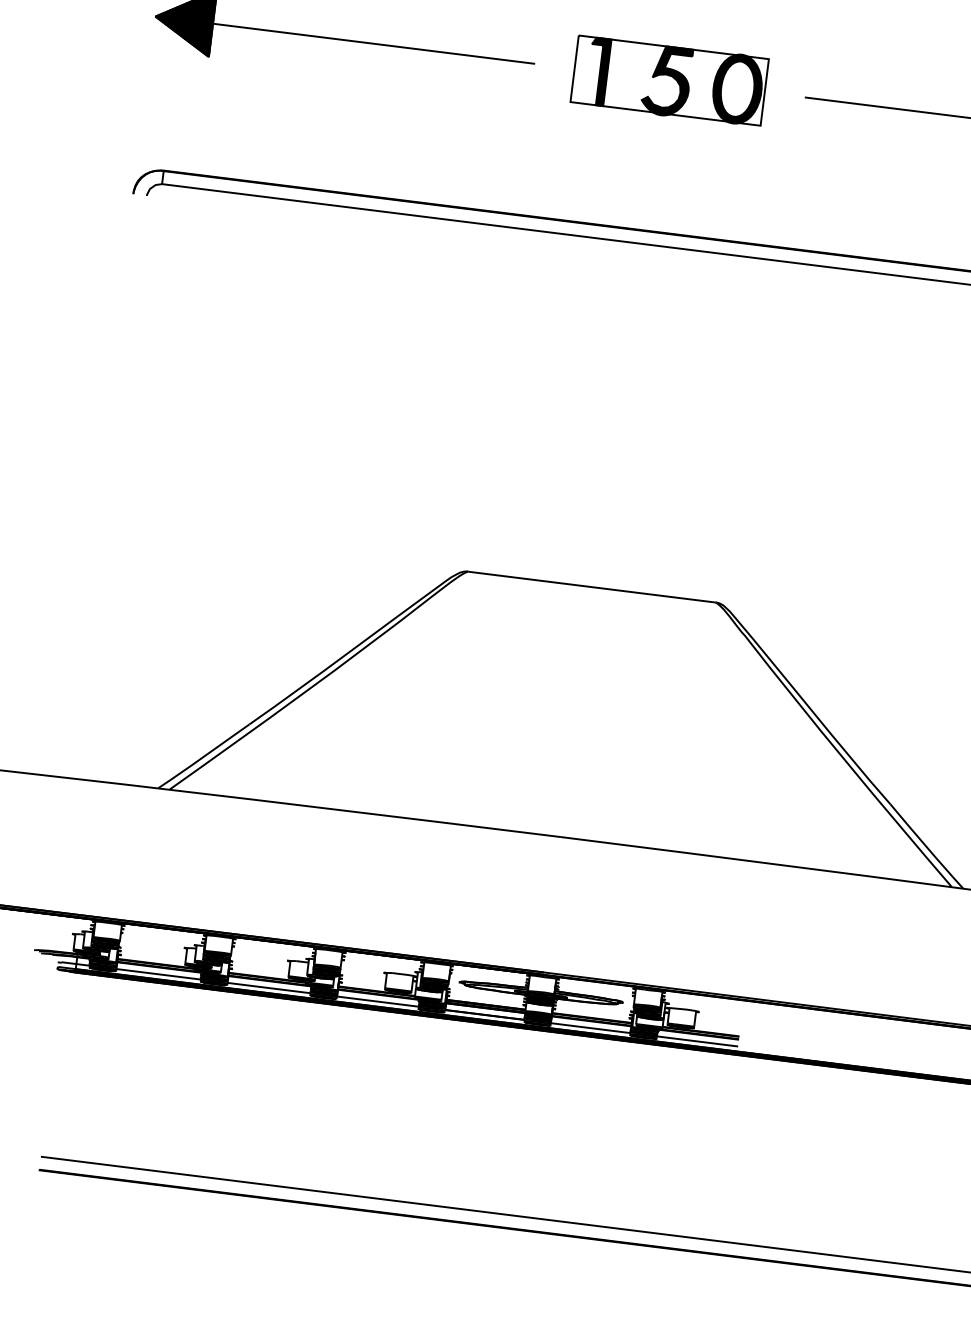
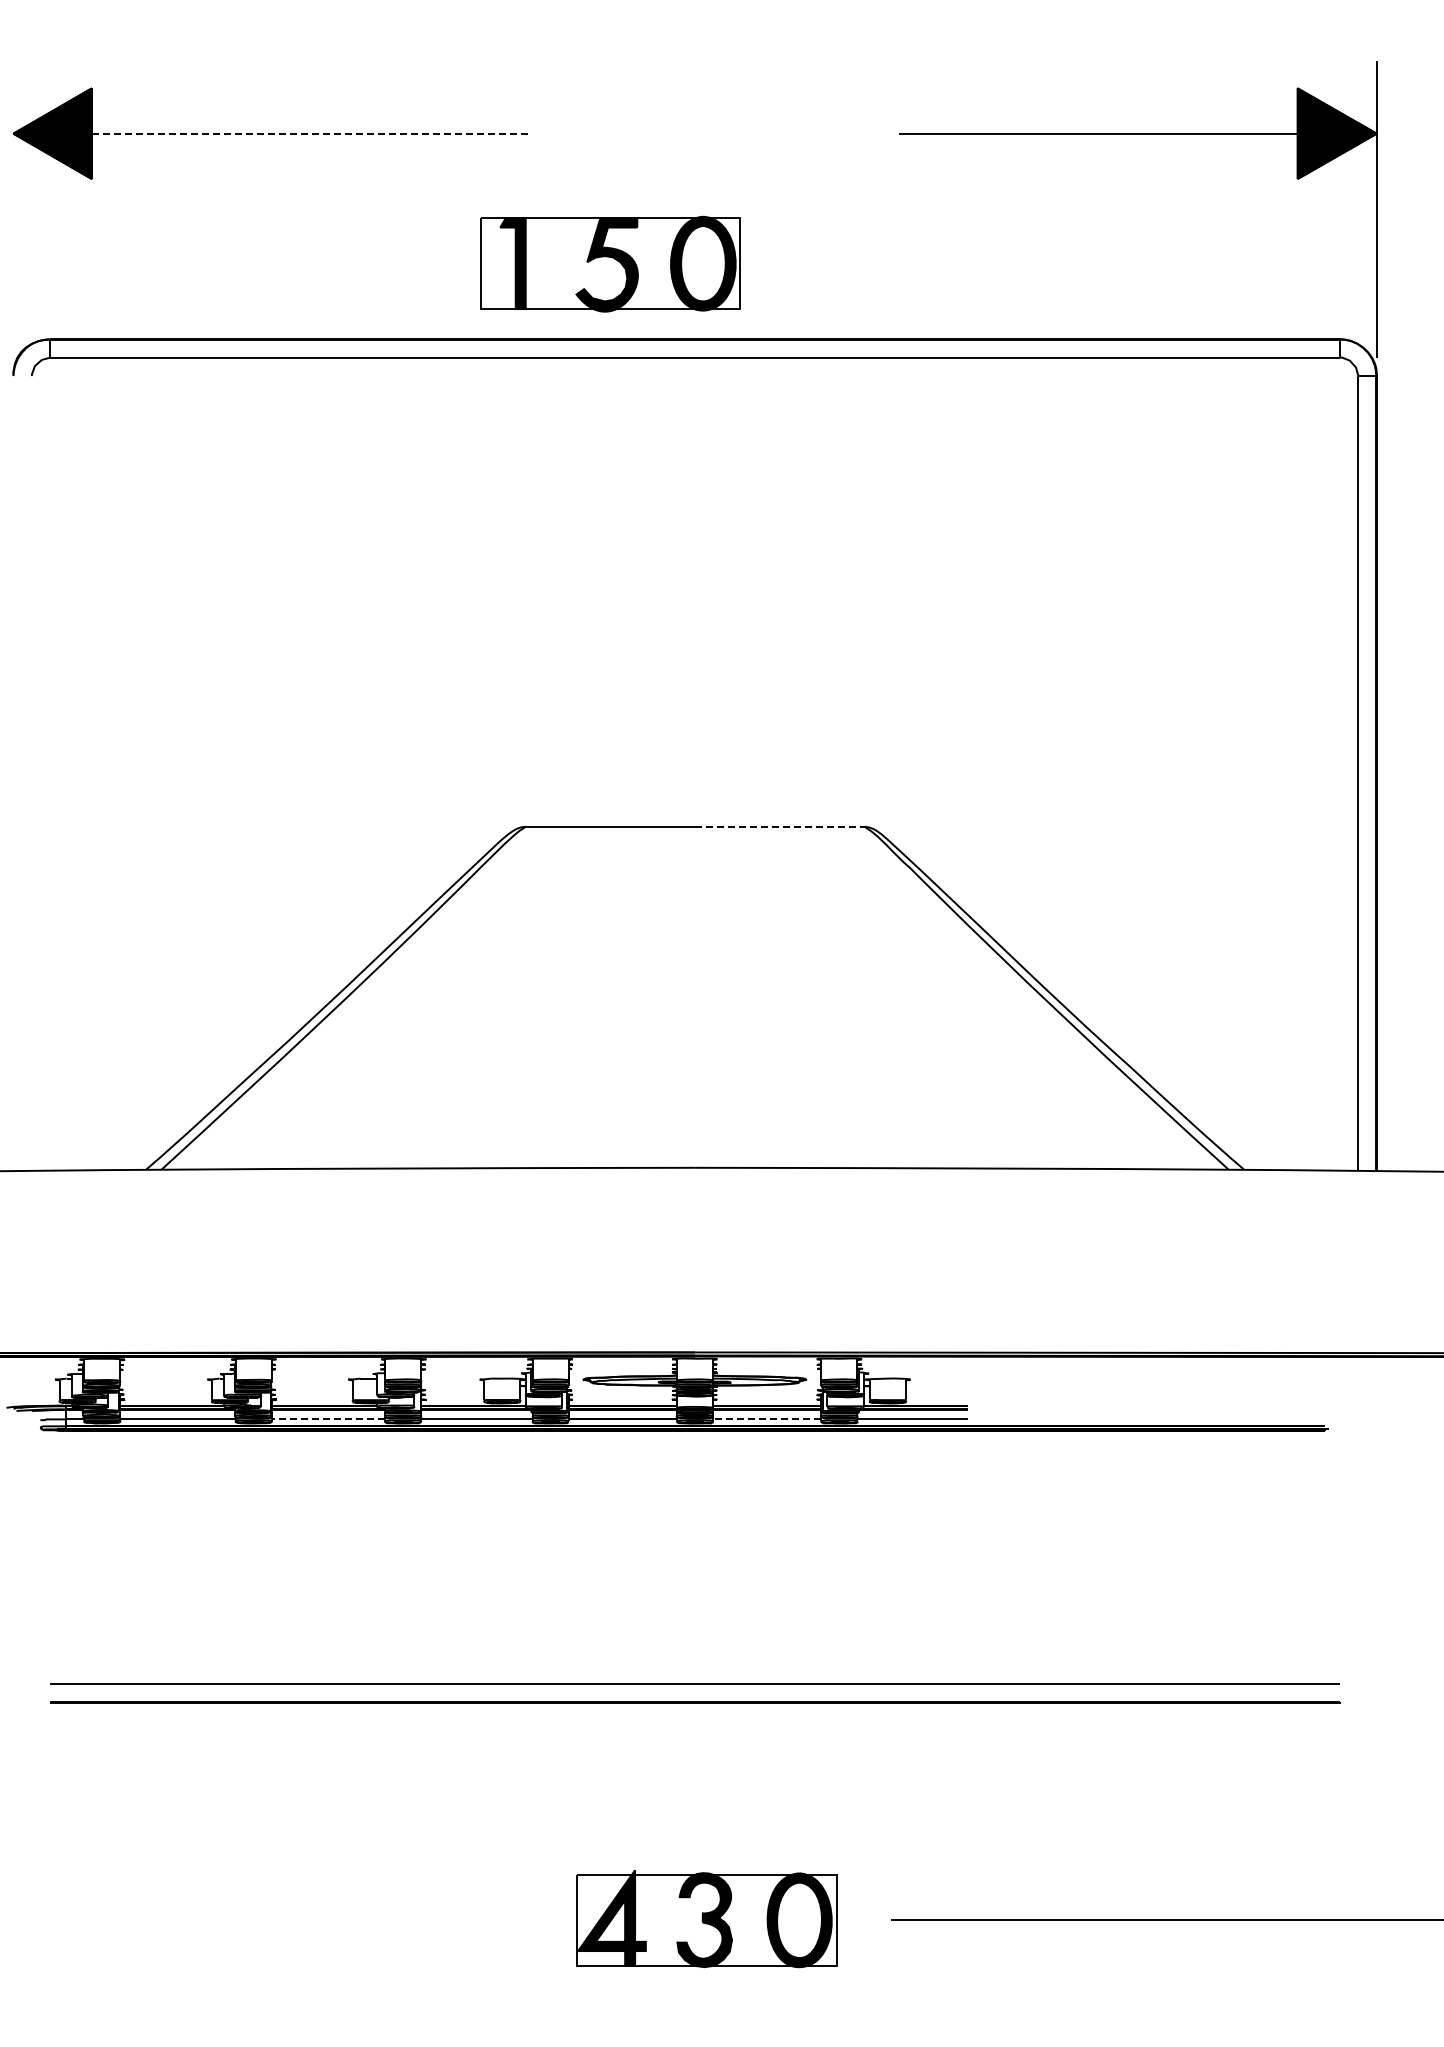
line: (374, 43) -> (311, 133), solid -> dashed
part: (669, 80) -> (610, 263), moved
line: (653, 594) -> (779, 826), solid -> dashed
line: (269, 988) -> (328, 1419), solid -> dashed
line: (590, 1028) -> (766, 1419), solid -> dashed

